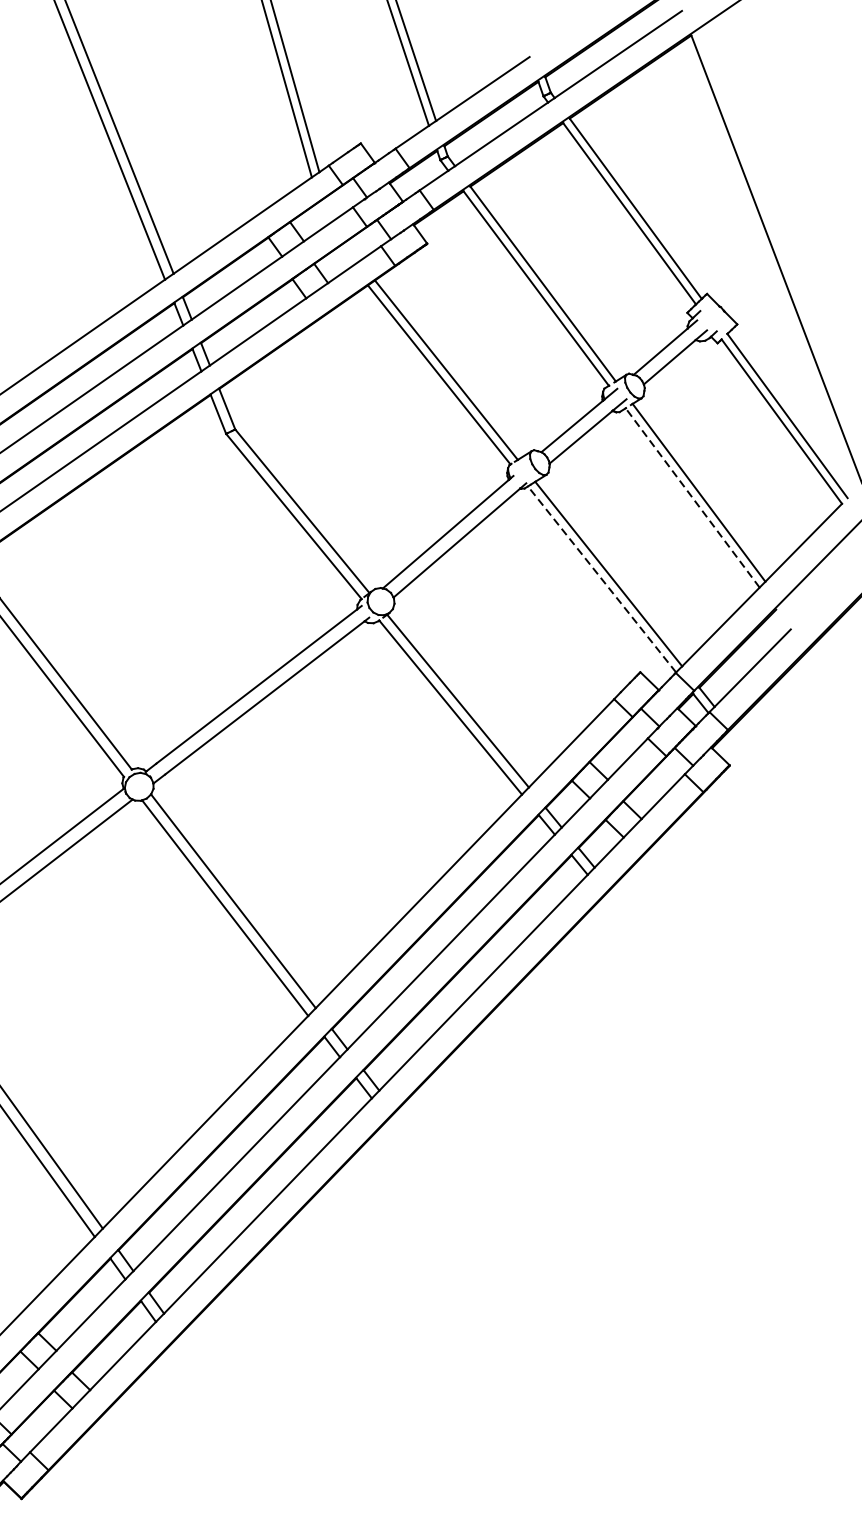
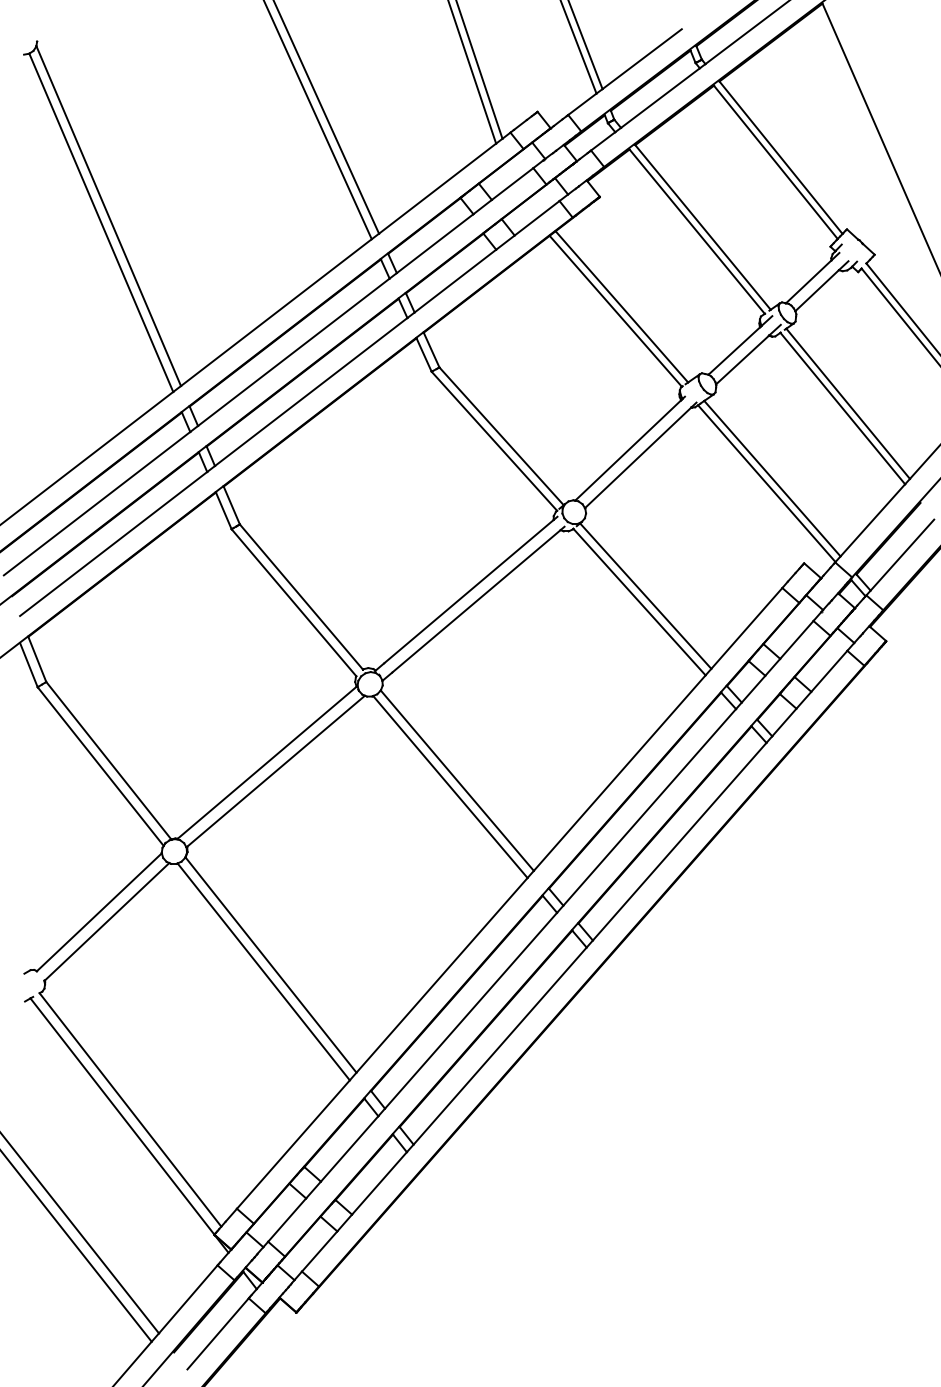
line: (692, 497) -> (842, 408), dashed -> solid
line: (601, 579) -> (766, 483), dashed -> solid

